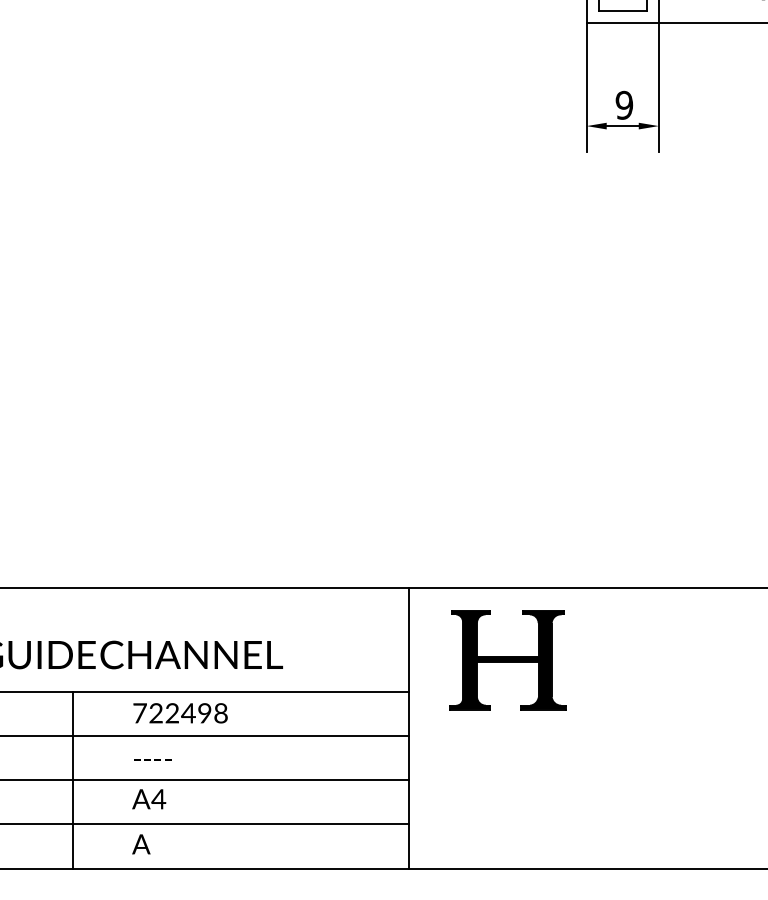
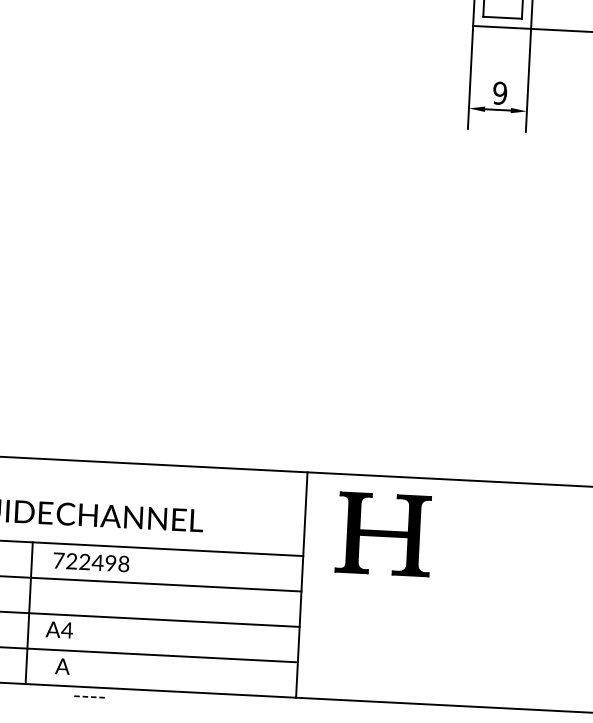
text: (180, 713) -> (91, 562), moved
text: (152, 759) -> (89, 696), moved
text: (149, 799) -> (59, 630), moved
text: (141, 844) -> (62, 666), moved

